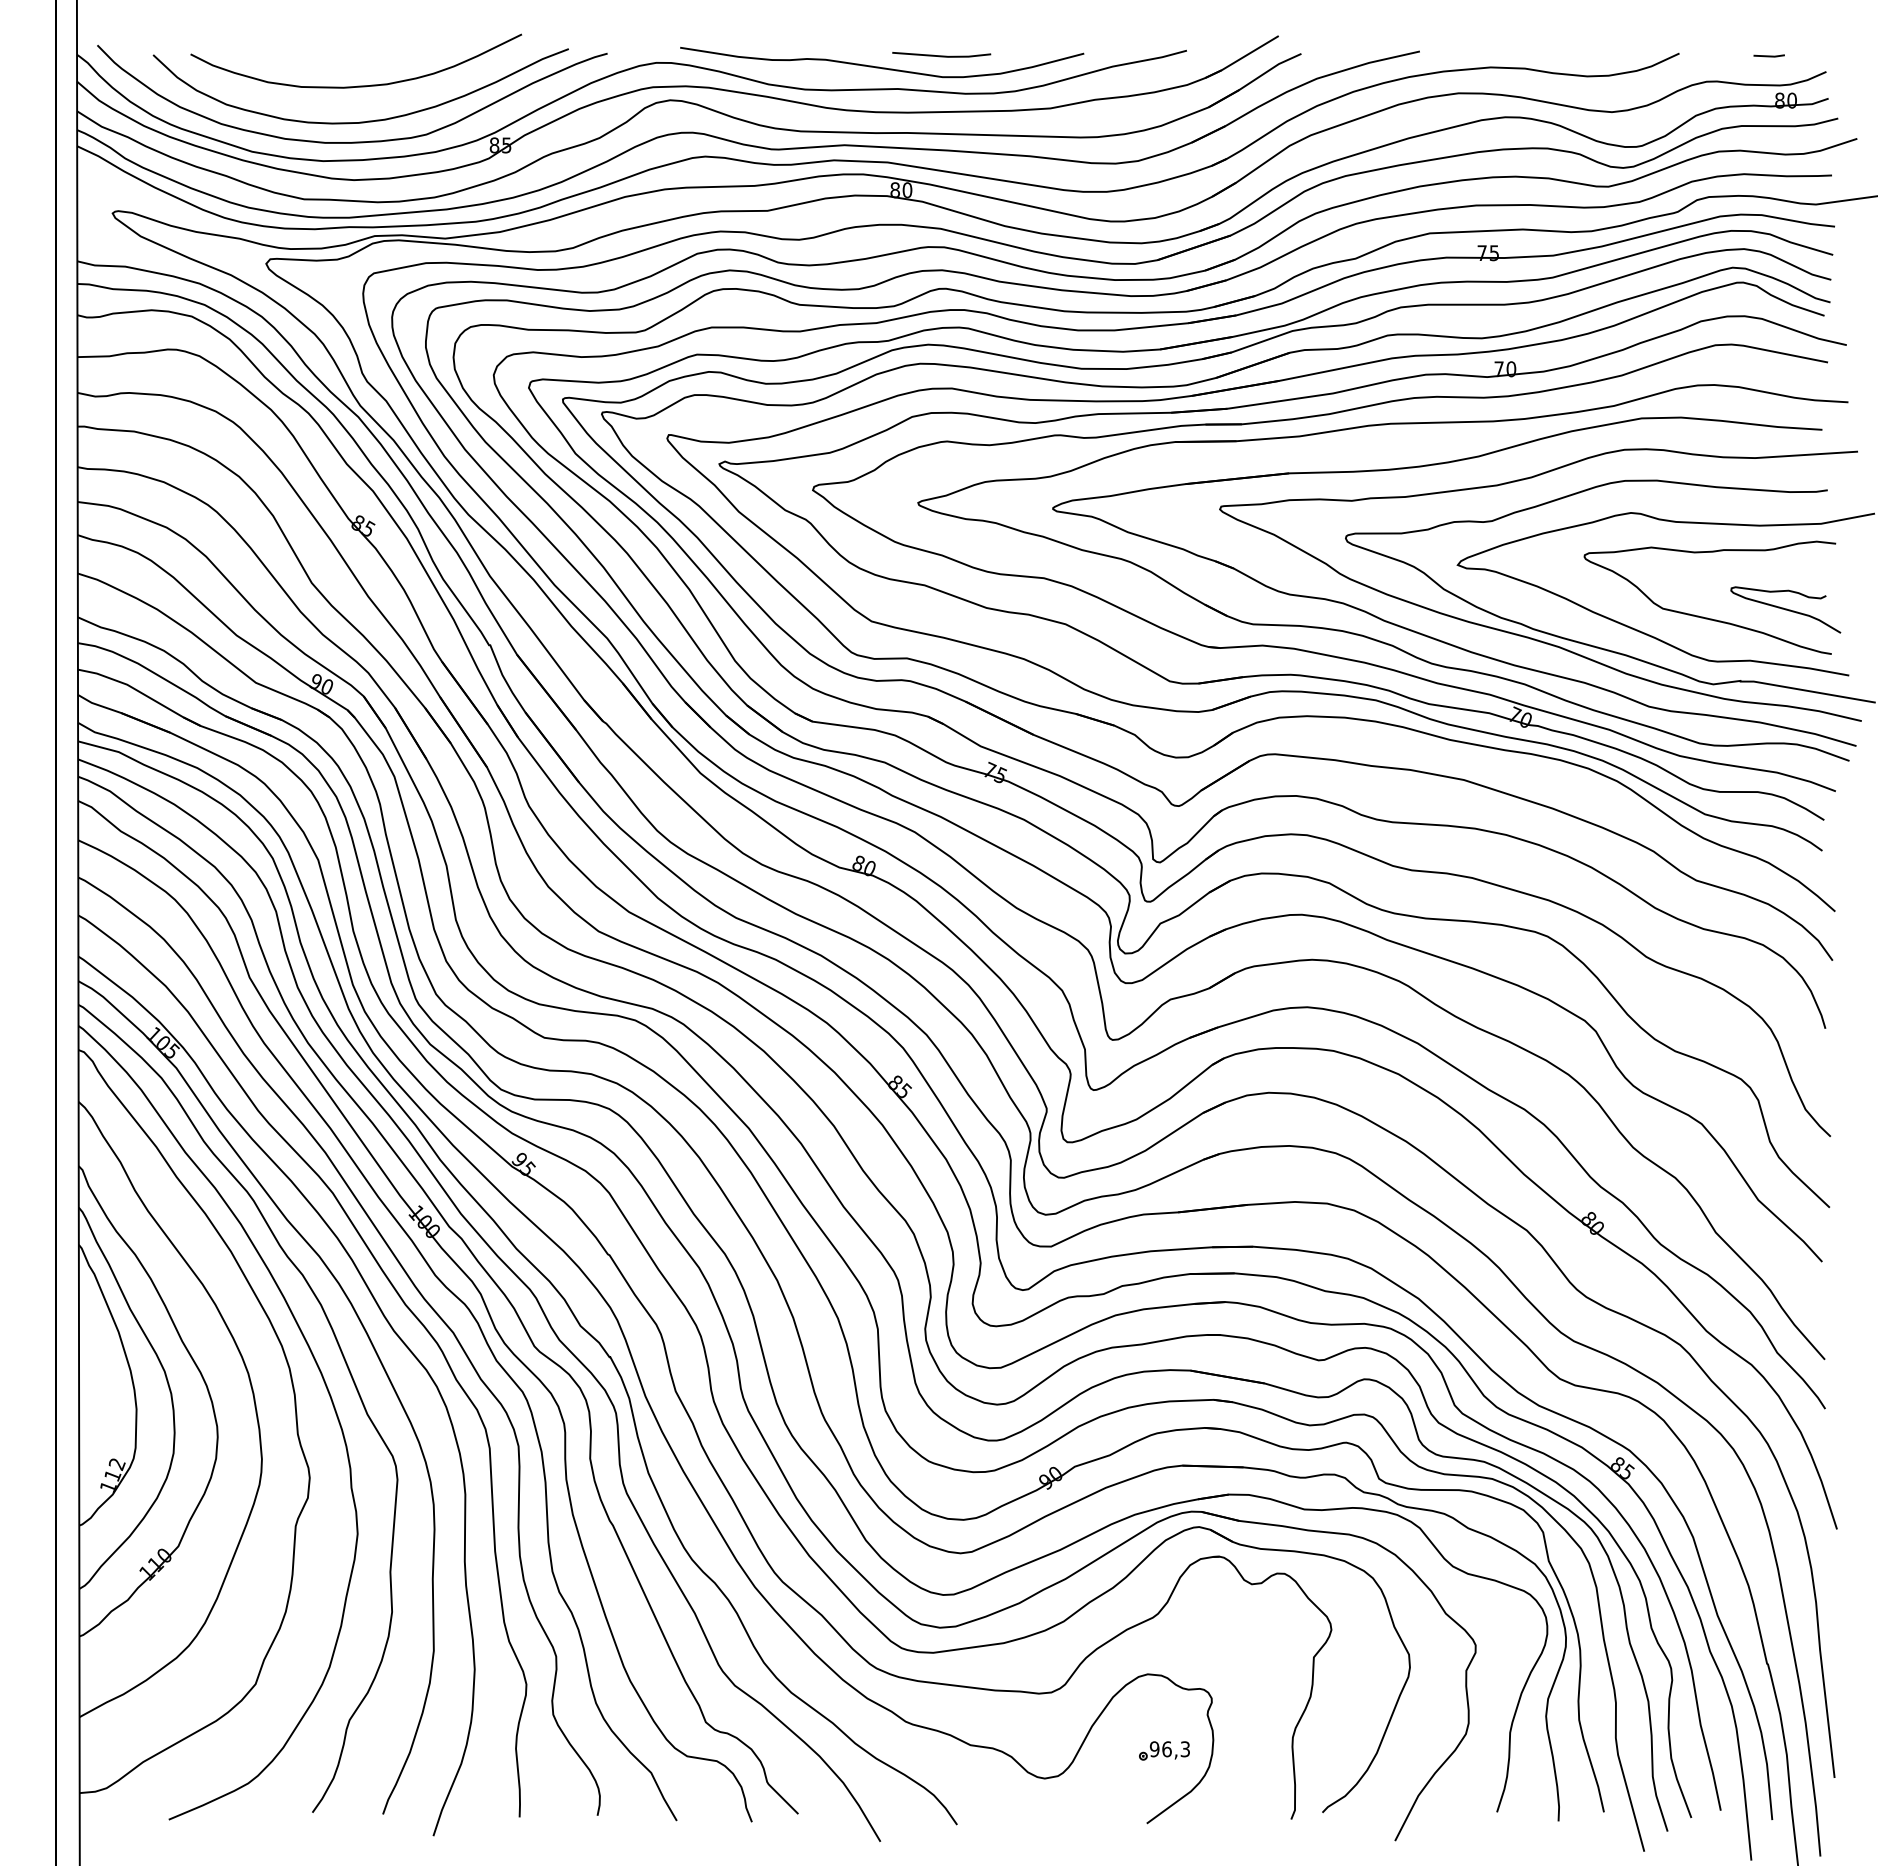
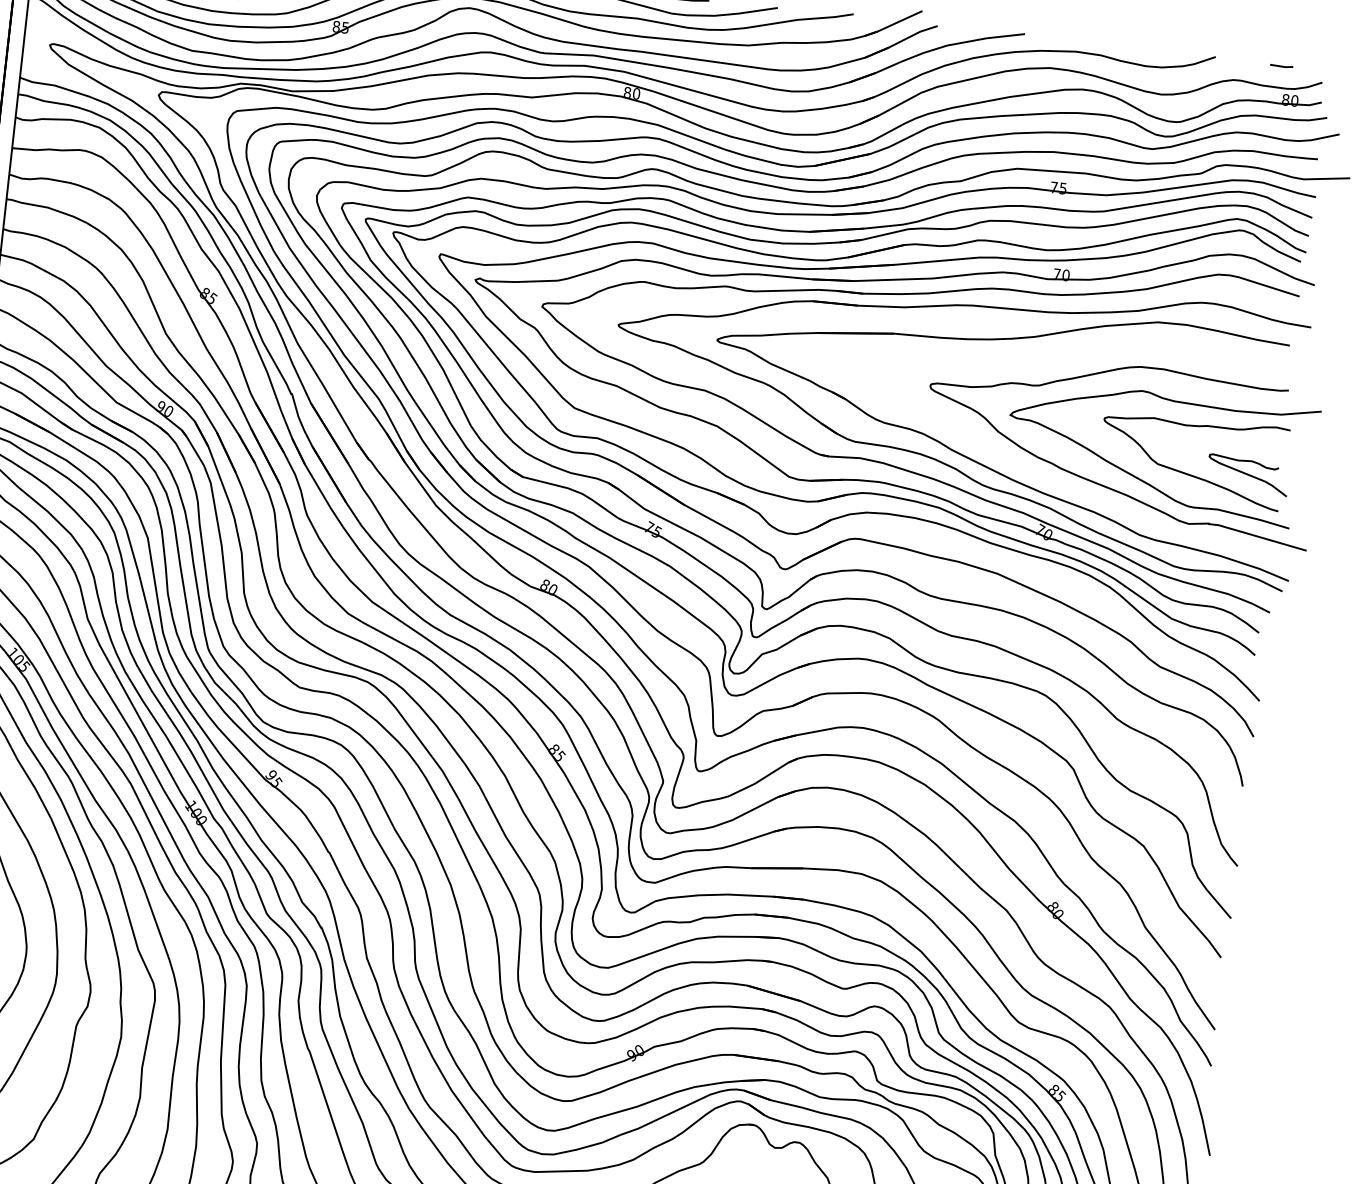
curve: (1528, 636) -> (1056, 473), removed

